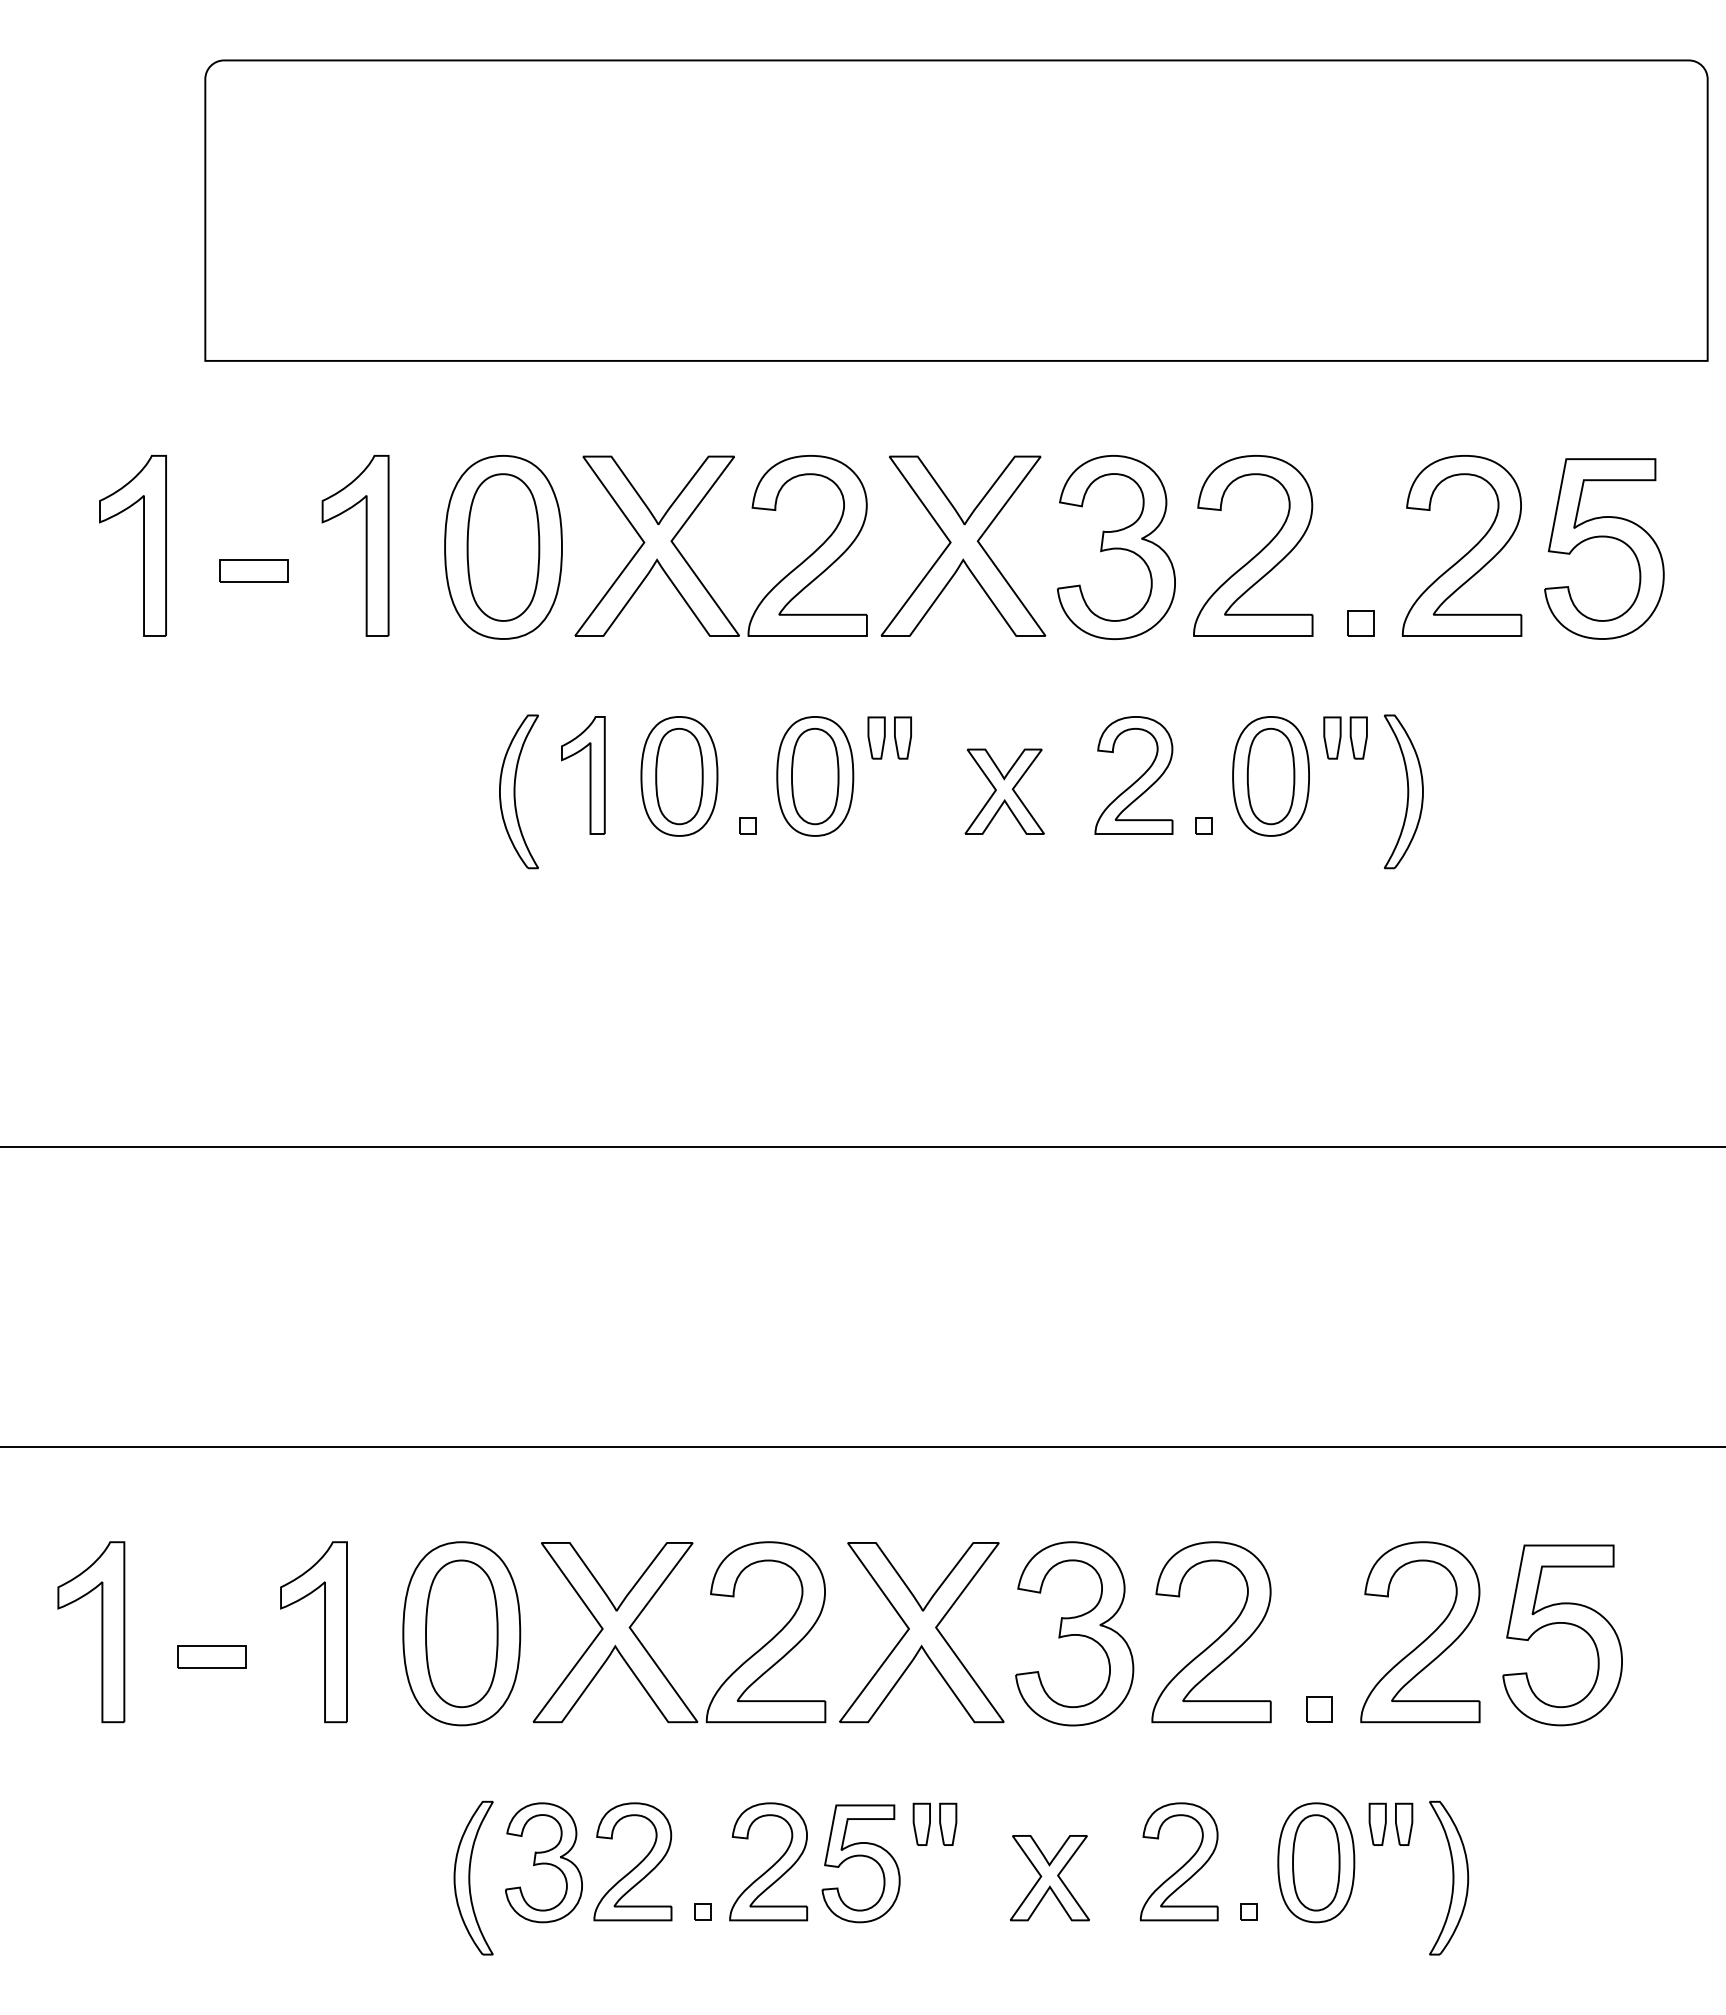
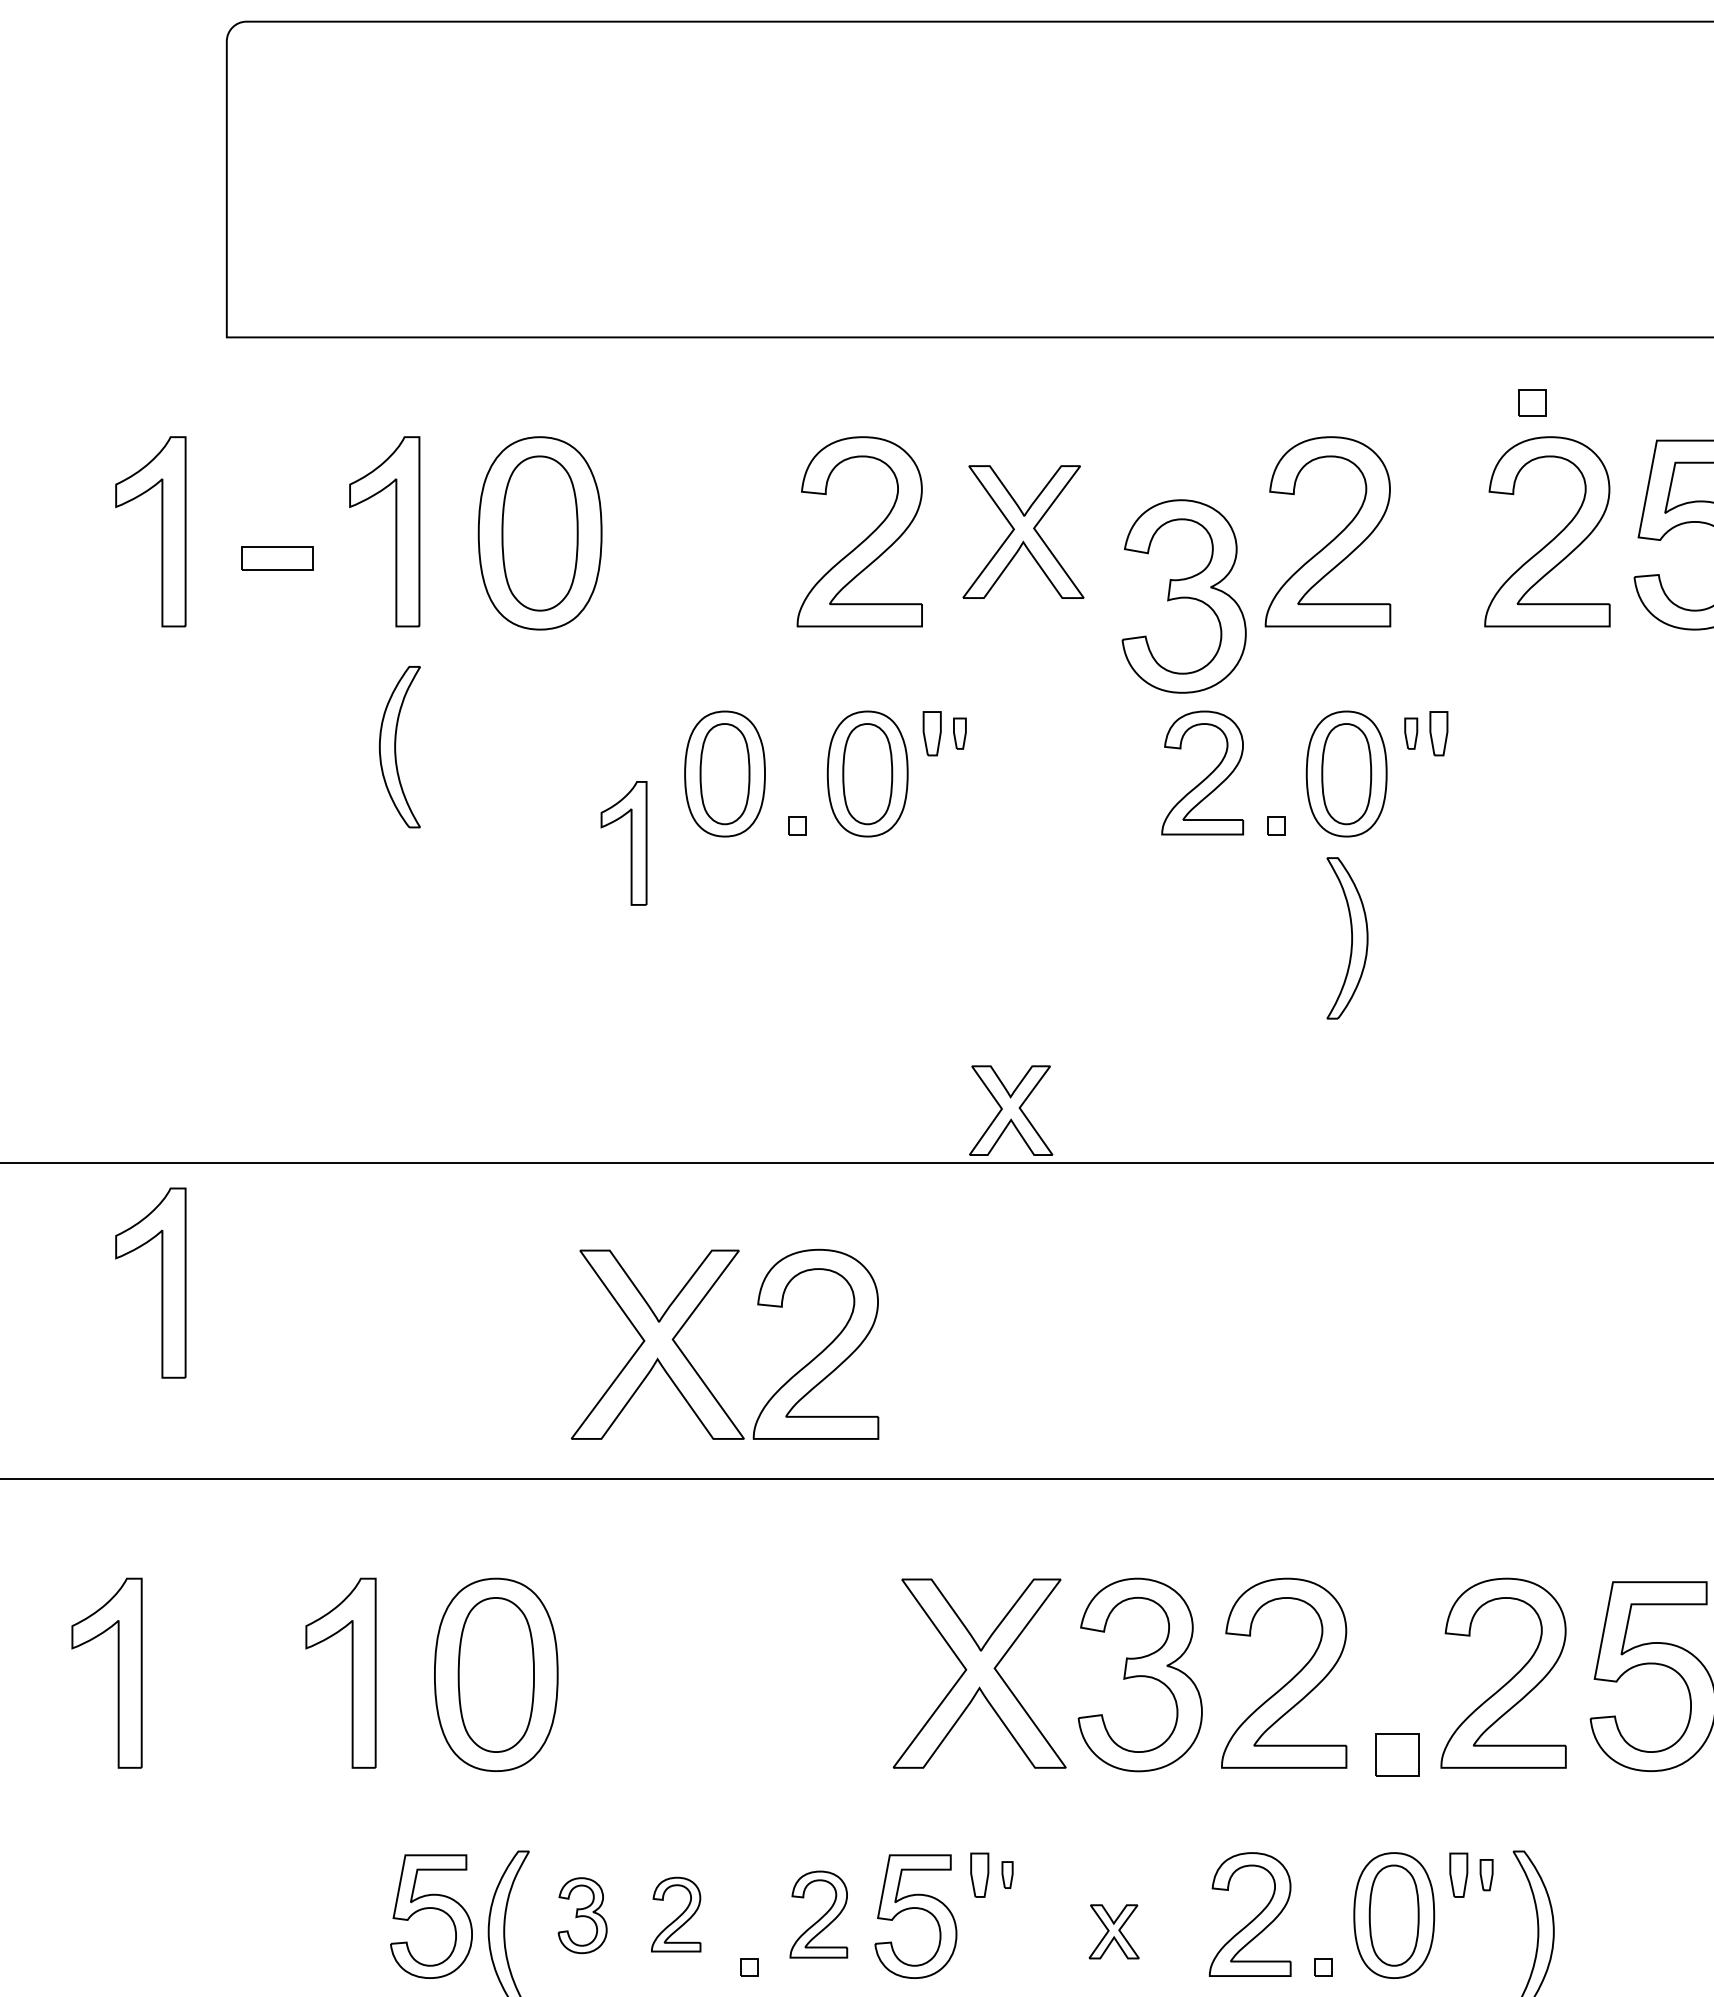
part: (656, 545) -> (700, 531), removed
part: (963, 545) -> (1023, 531), size x0.7
part: (1116, 547) -> (1184, 596), moved
part: (1360, 623) -> (1532, 403), moved
part: (902, 737) -> (959, 733), size x0.7
part: (1332, 737) -> (1411, 733), size x0.7
part: (583, 775) -> (624, 843), moved
part: (518, 791) -> (399, 746), moved
part: (1004, 791) -> (1010, 1110), moved
part: (1403, 791) -> (1347, 938), moved
part: (143, 1260) -> (161, 1282), added
part: (648, 1651) -> (692, 1364), moved
part: (211, 1656) -> (233, 1698), removed
part: (1319, 1709) -> (1397, 1754), size x1.6
part: (948, 1823) -> (1007, 1874), size x0.6
part: (1404, 1823) -> (1486, 1874), size x0.7
part: (399, 1856) -> (430, 1908), added
part: (632, 1861) -> (675, 1914), size x0.6
part: (768, 1861) -> (818, 1914), size x0.7
part: (543, 1862) -> (582, 1915), size x0.6
part: (1049, 1878) -> (1113, 1932), size x0.6

